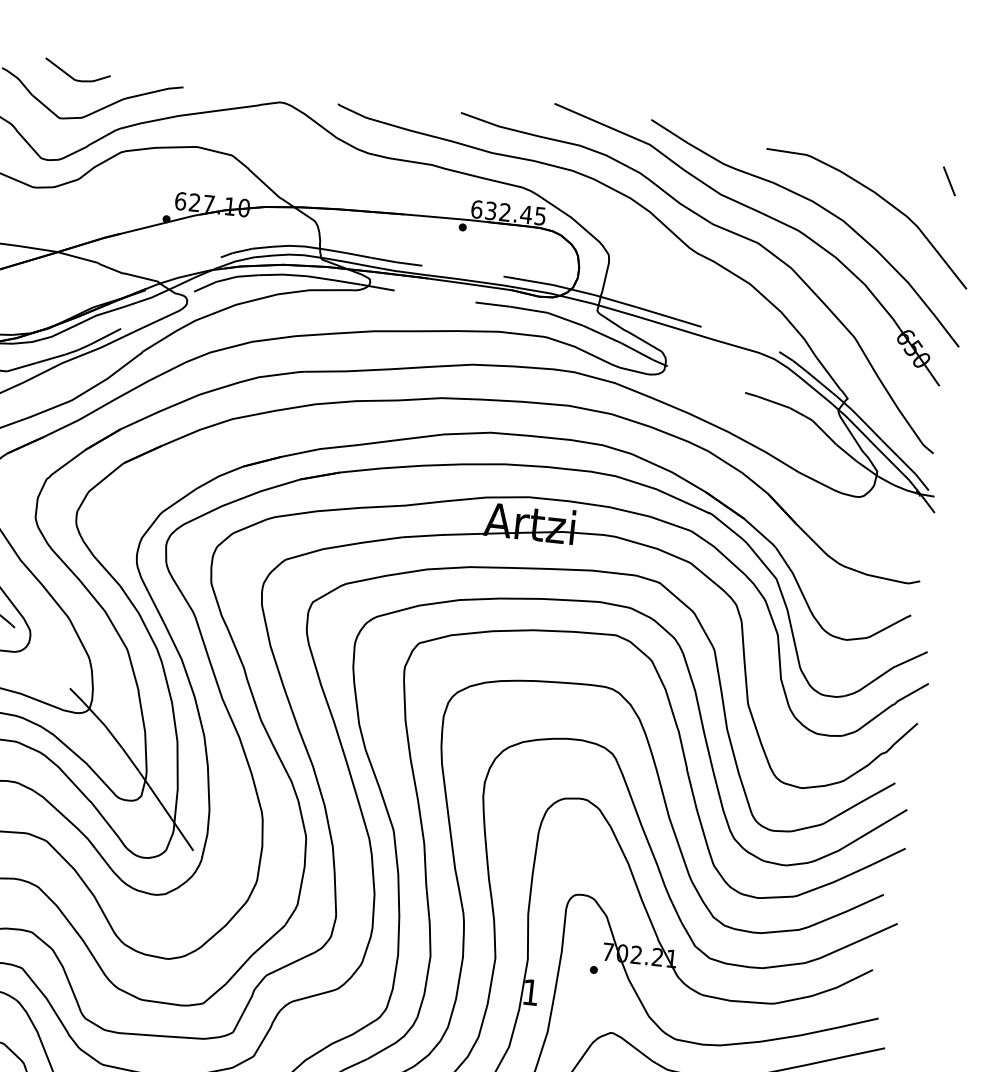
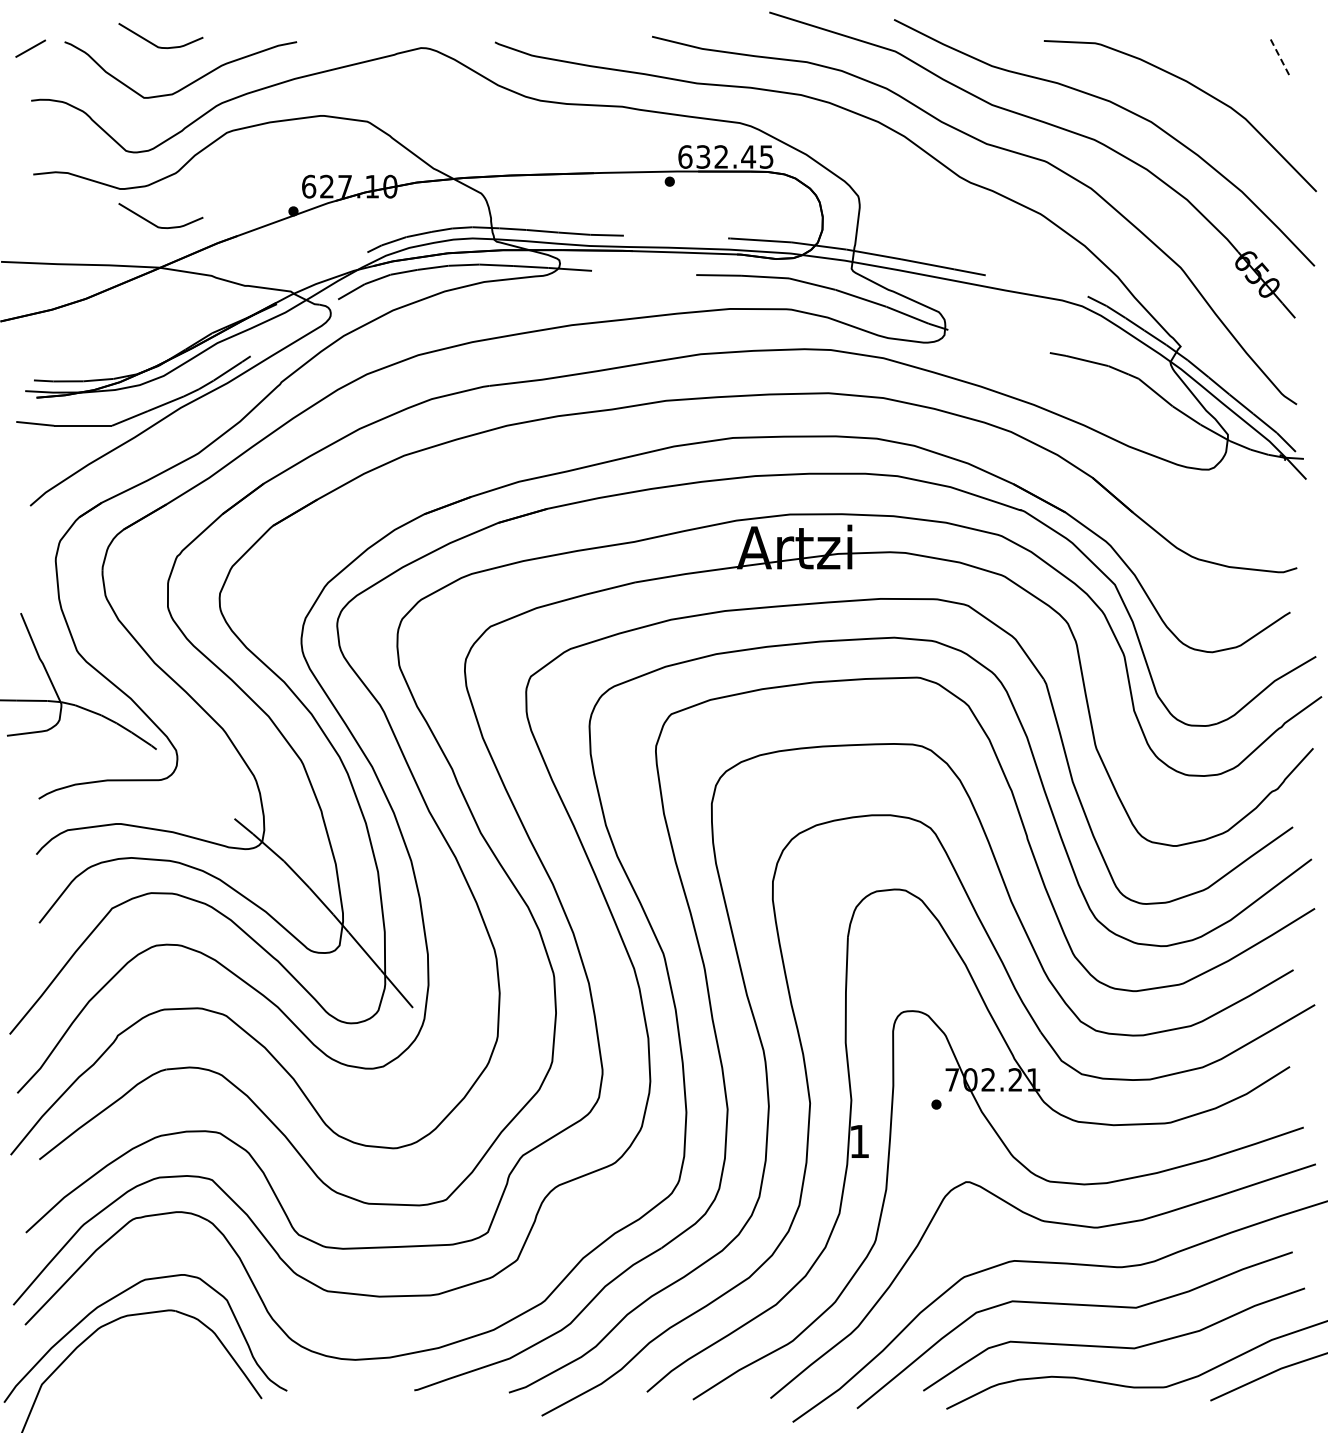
line: (949, 181) -> (1280, 57), solid -> dashed
curve: (57, 217) -> (155, 224), added

